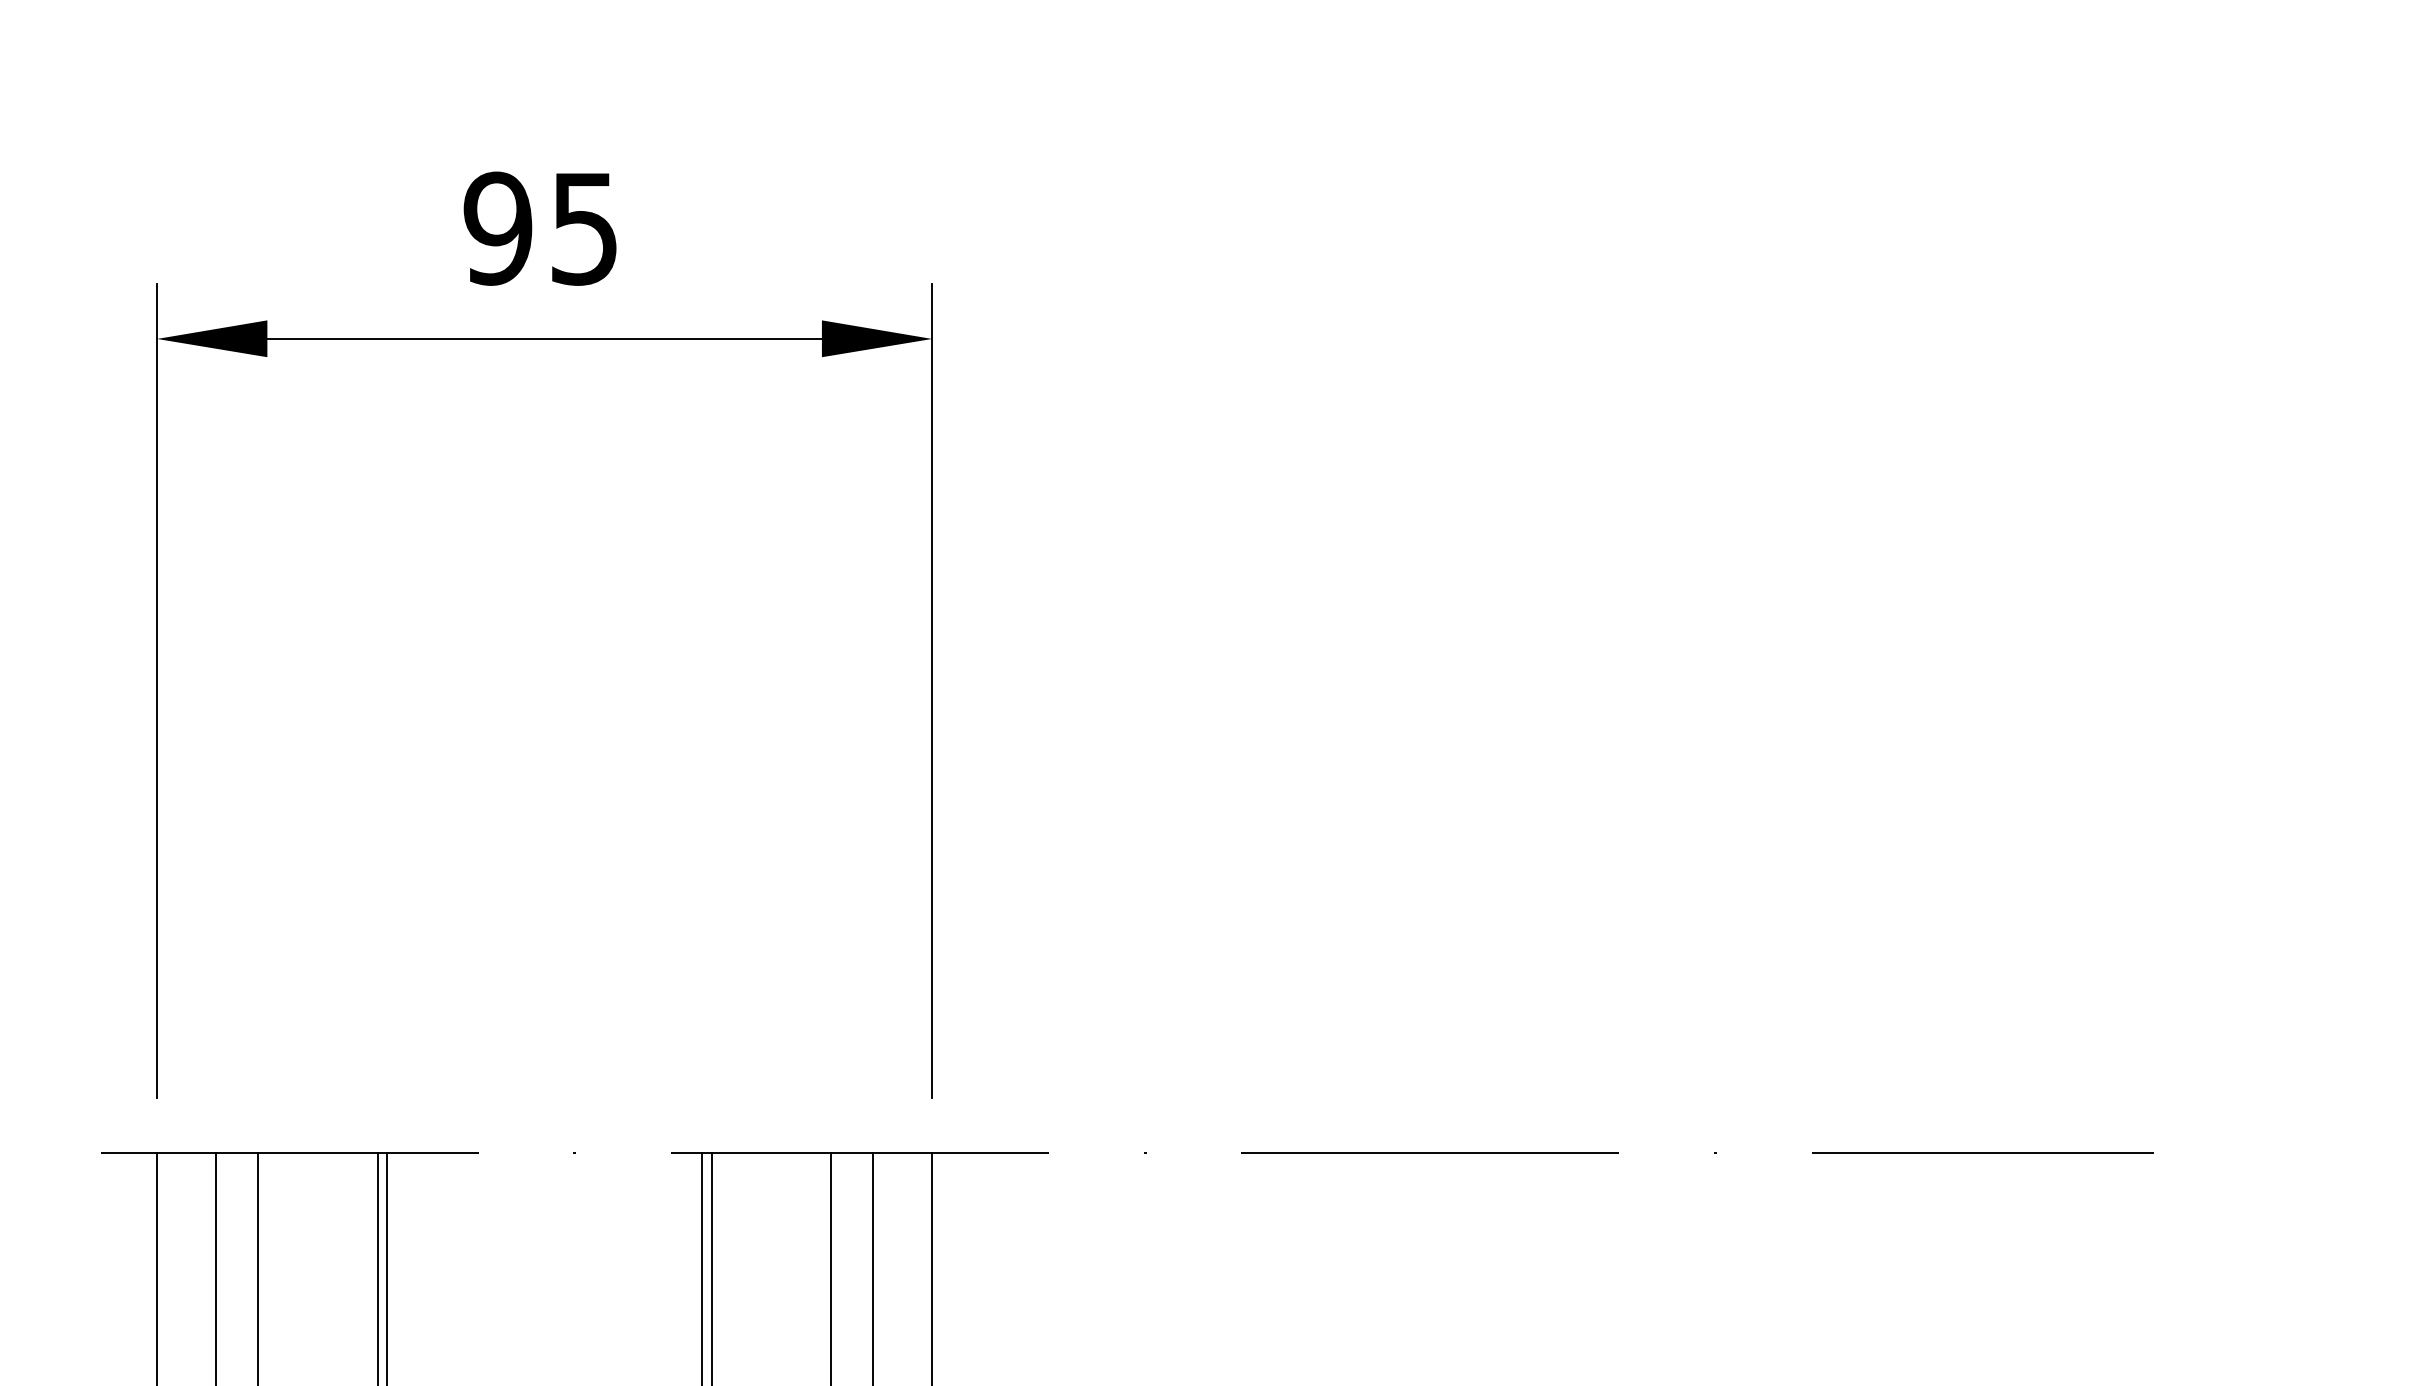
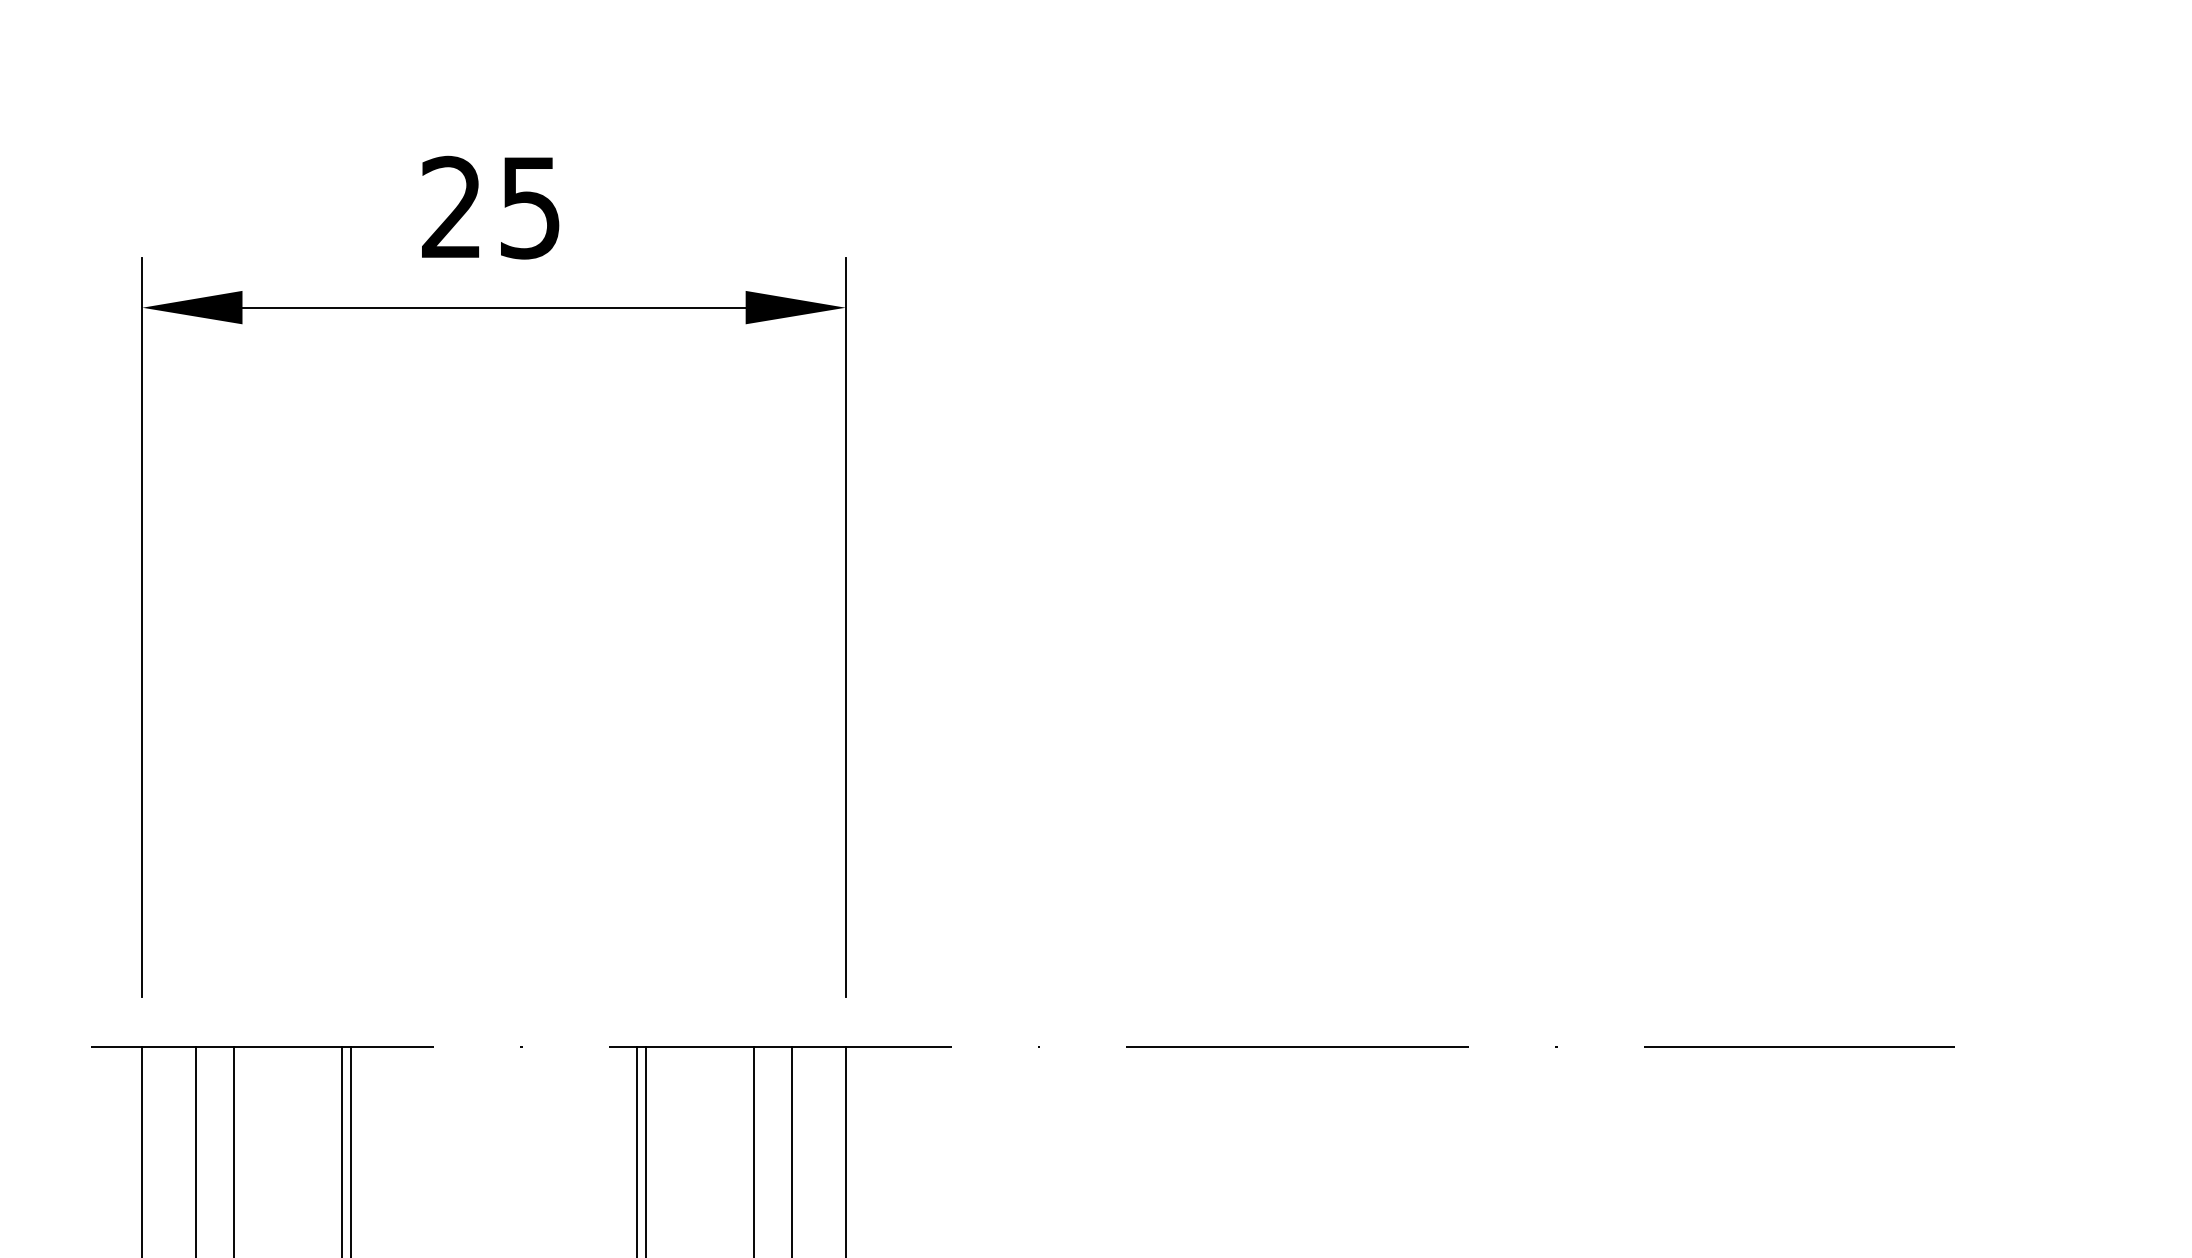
text: (497, 228) -> (451, 207), 95 -> 25

